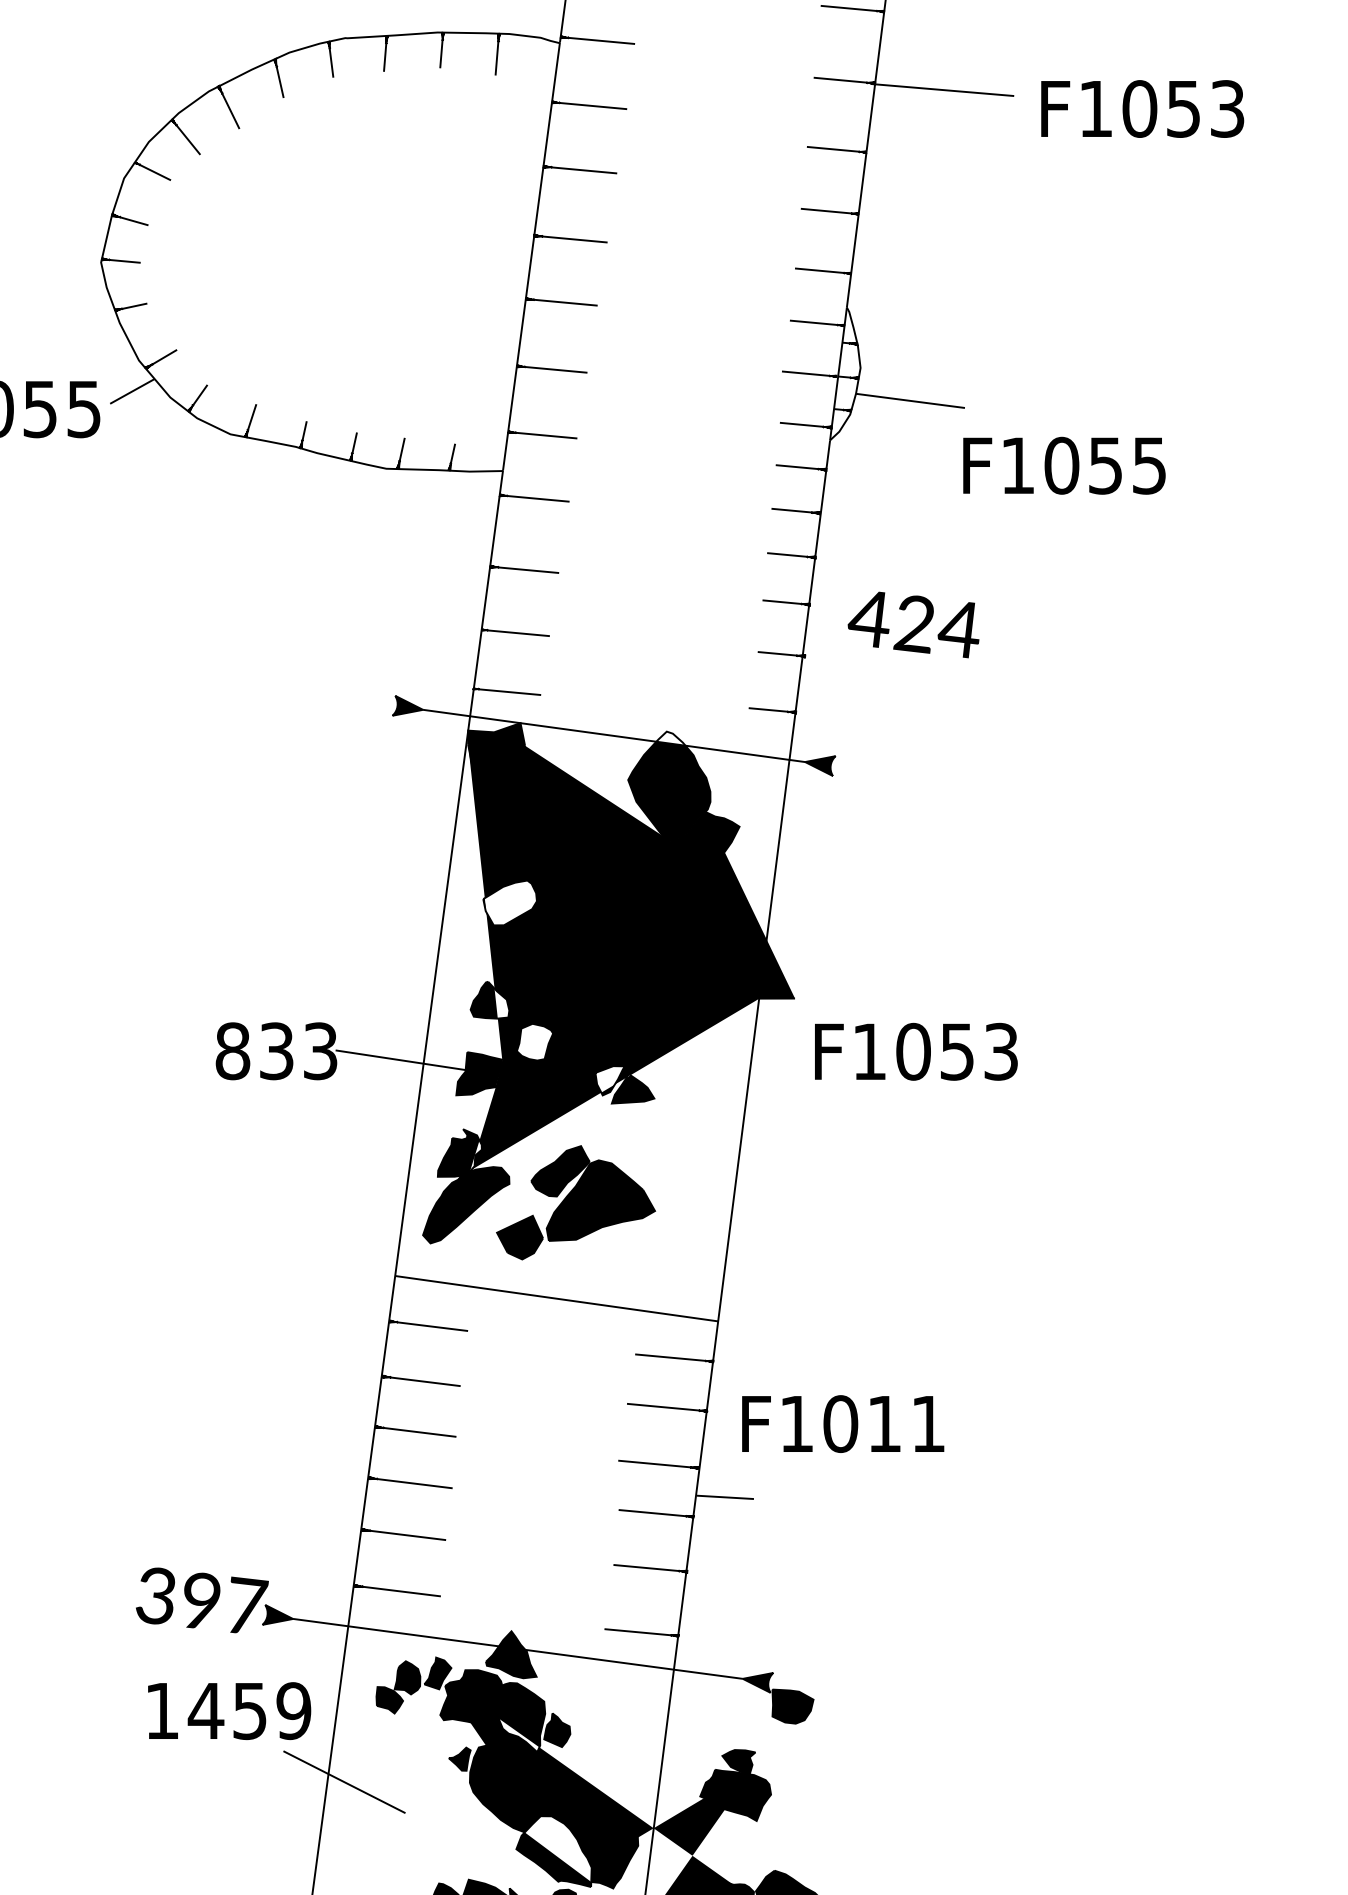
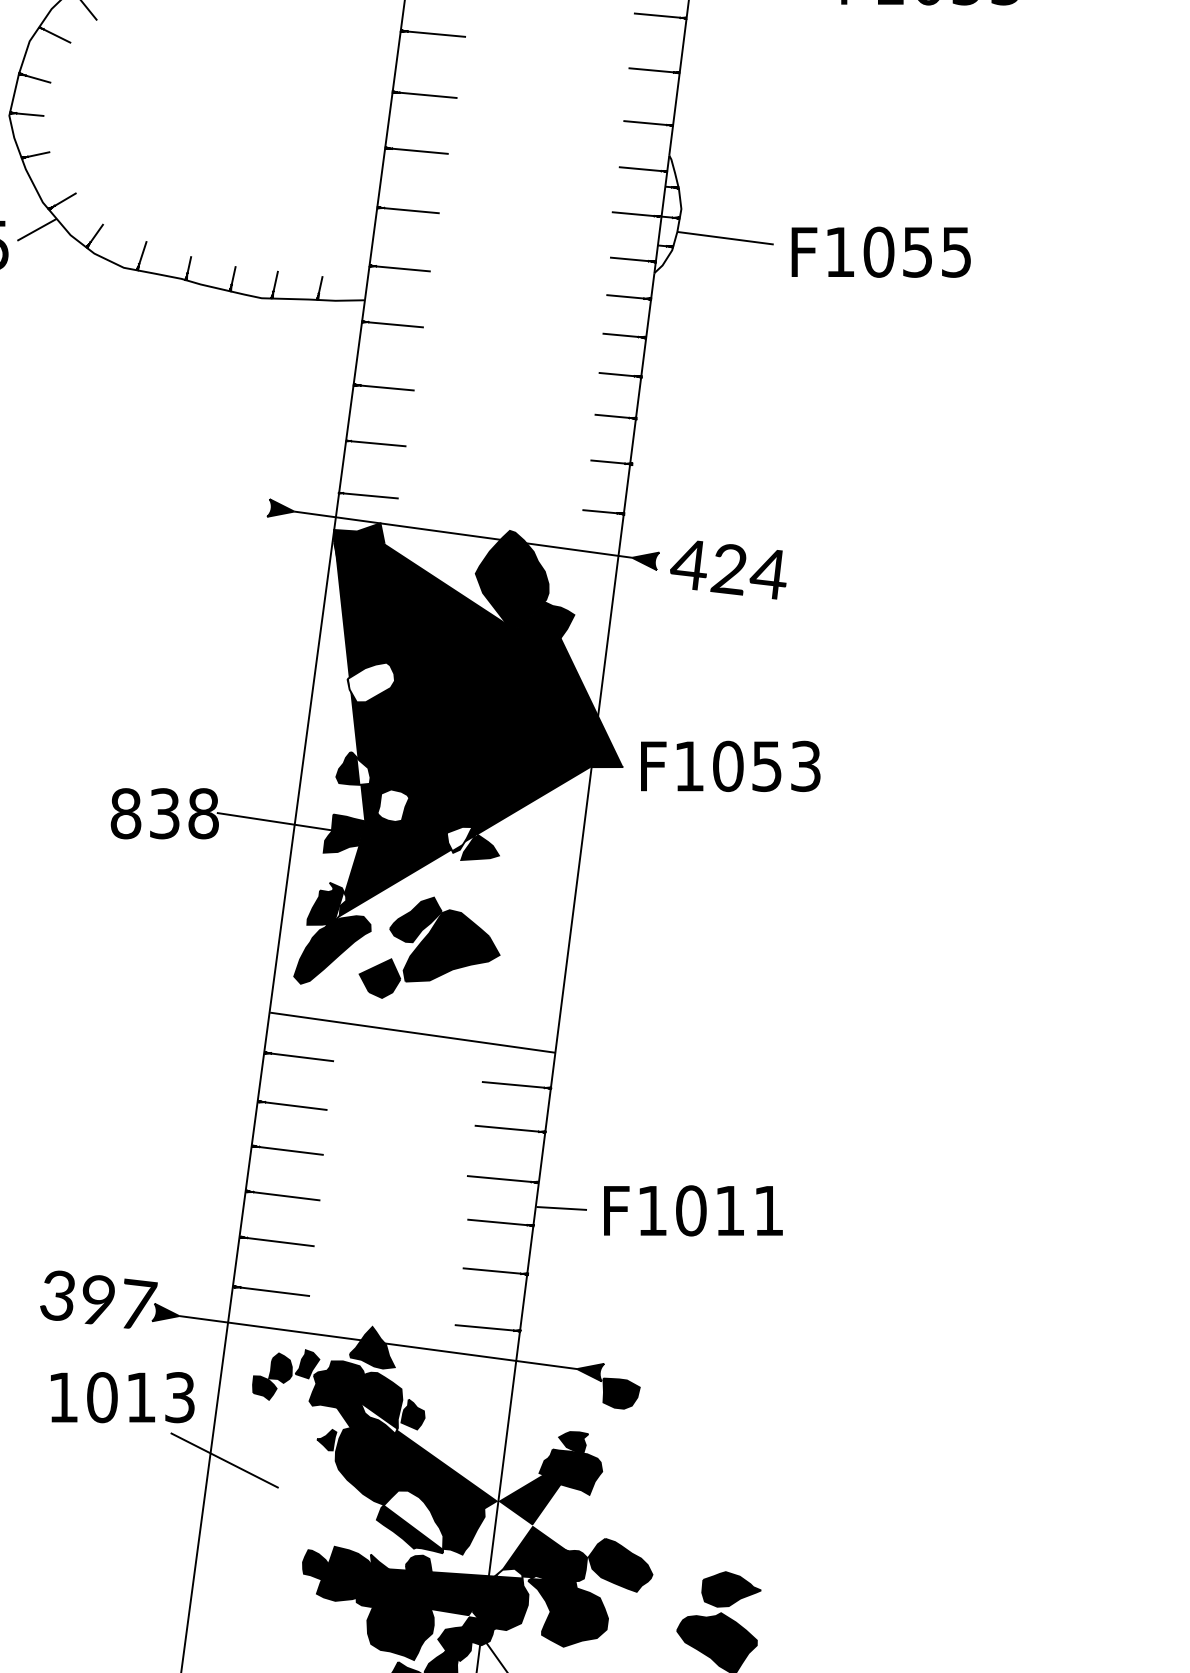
text: (1064, 465) -> (881, 252), moved
text: (913, 624) -> (728, 569), moved
fill: (670, 738) -> (513, 536), added
text: (320, 1051) -> (203, 813), 833 -> 838
text: (916, 1051) -> (730, 766), moved
text: (843, 1423) -> (693, 1210), moved
text: (249, 1711) -> (140, 1397), 1459 -> 1013

